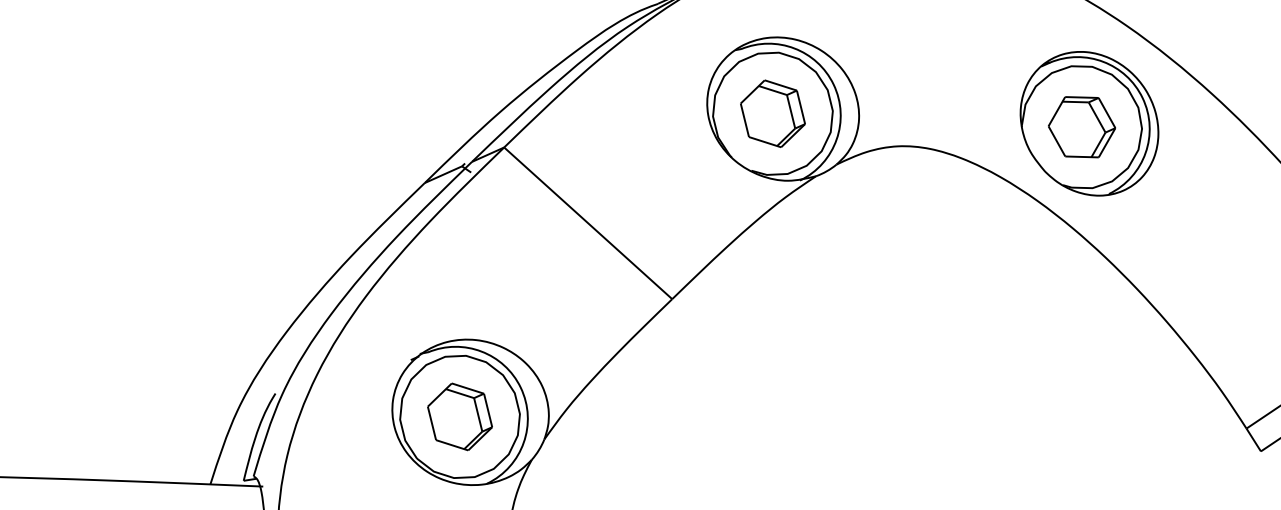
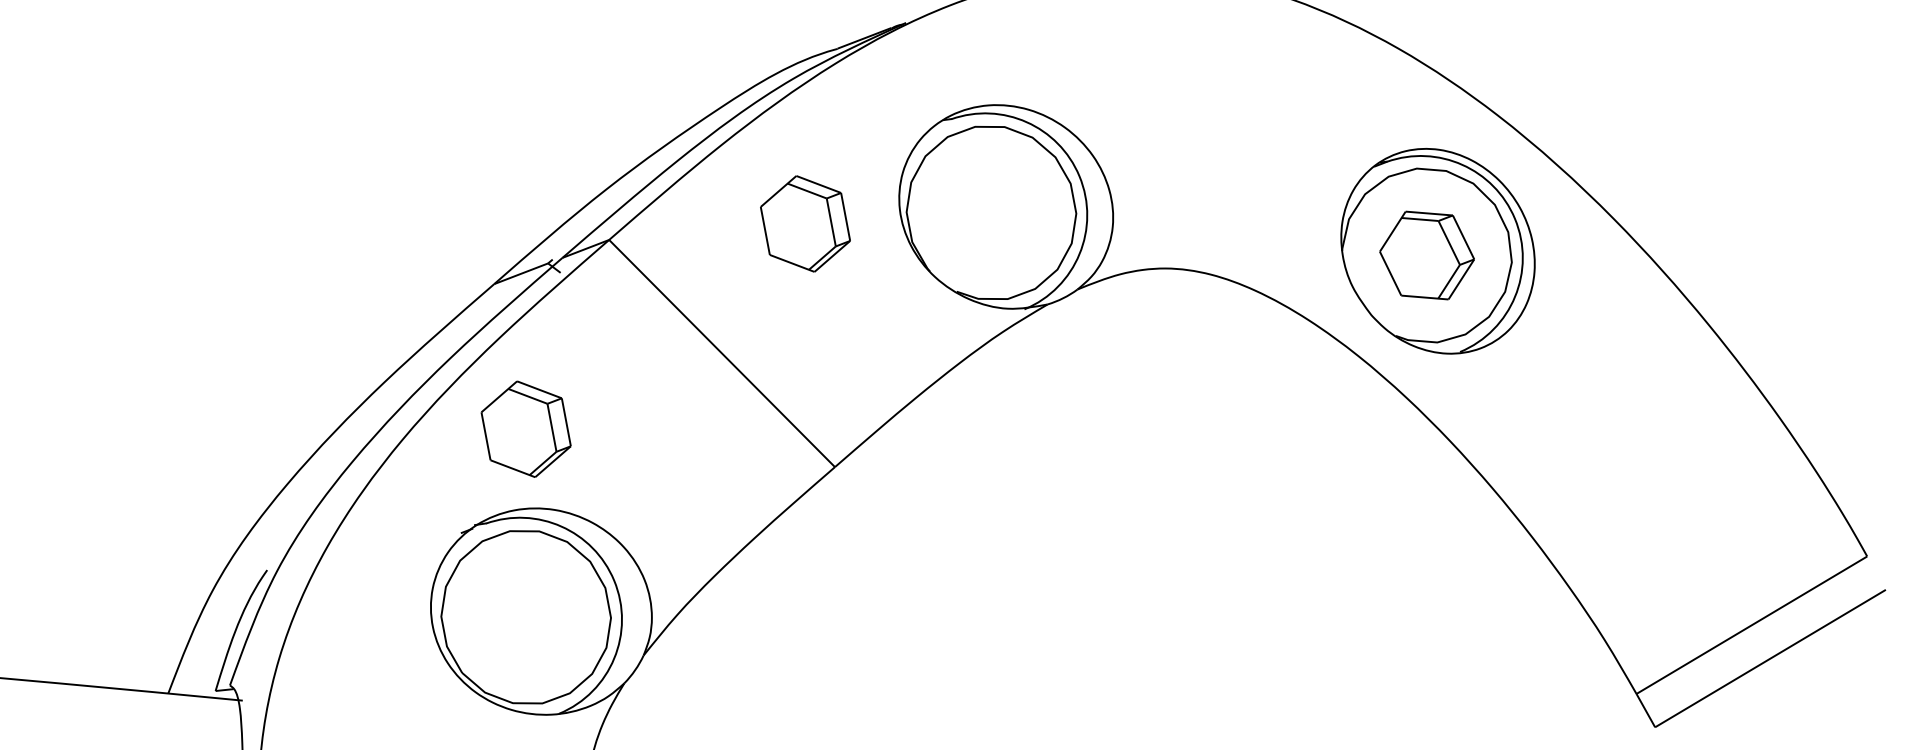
part: (772, 113) -> (805, 223), moved
part: (459, 416) -> (525, 428), moved

